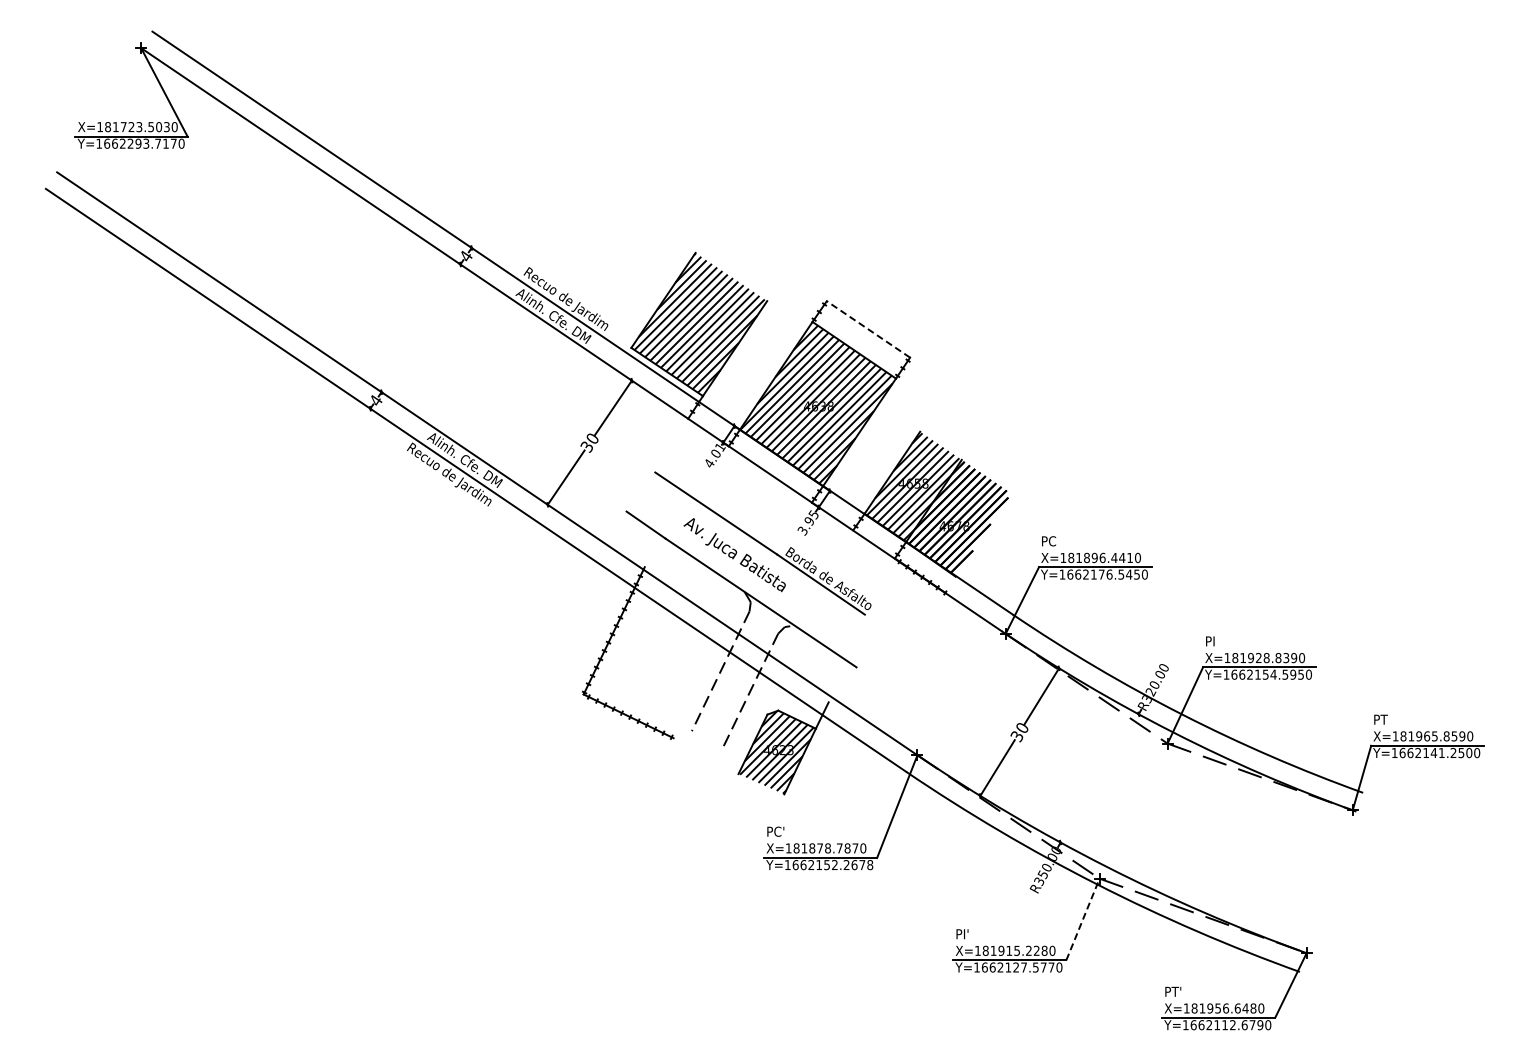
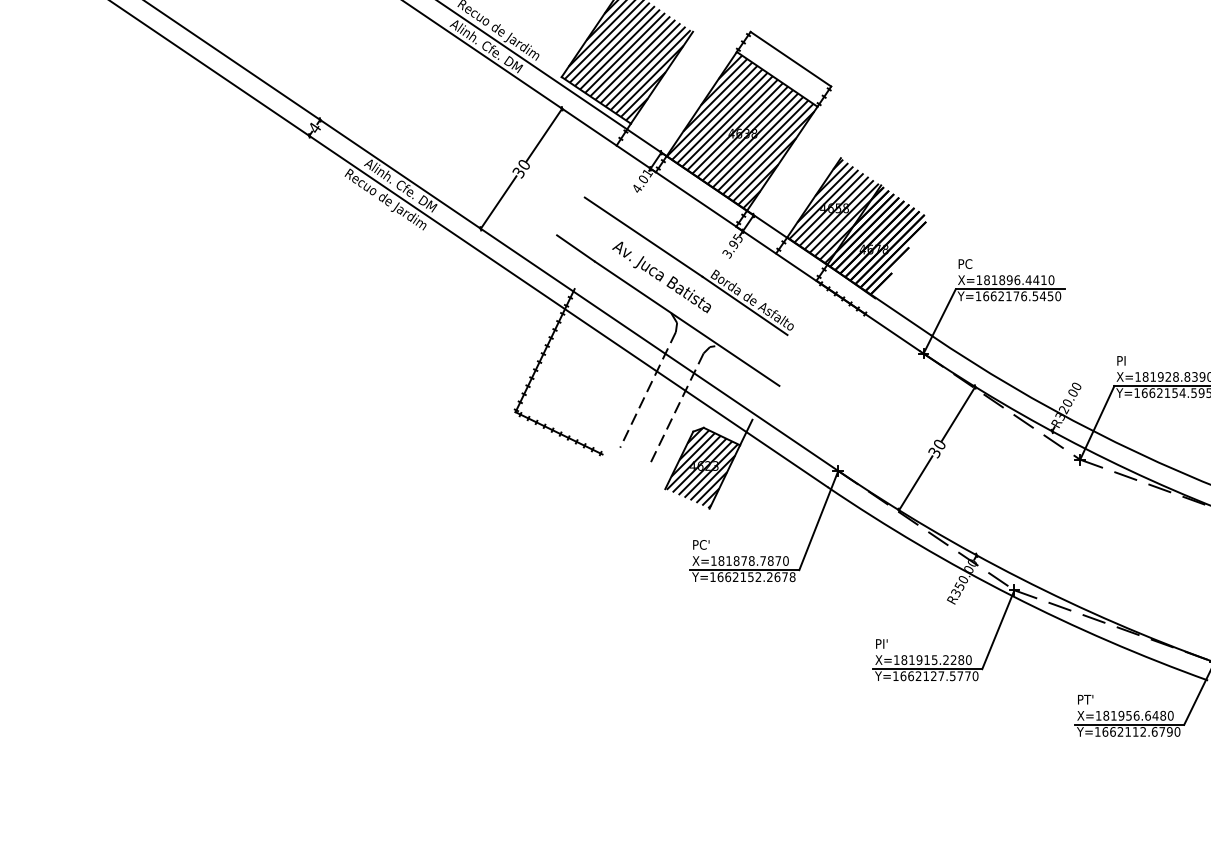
line: (868, 329) -> (790, 59), dashed -> solid
line: (1083, 919) -> (998, 629), dashed -> solid

